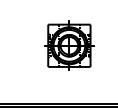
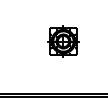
part: (69, 45) -> (63, 41), size x0.7

